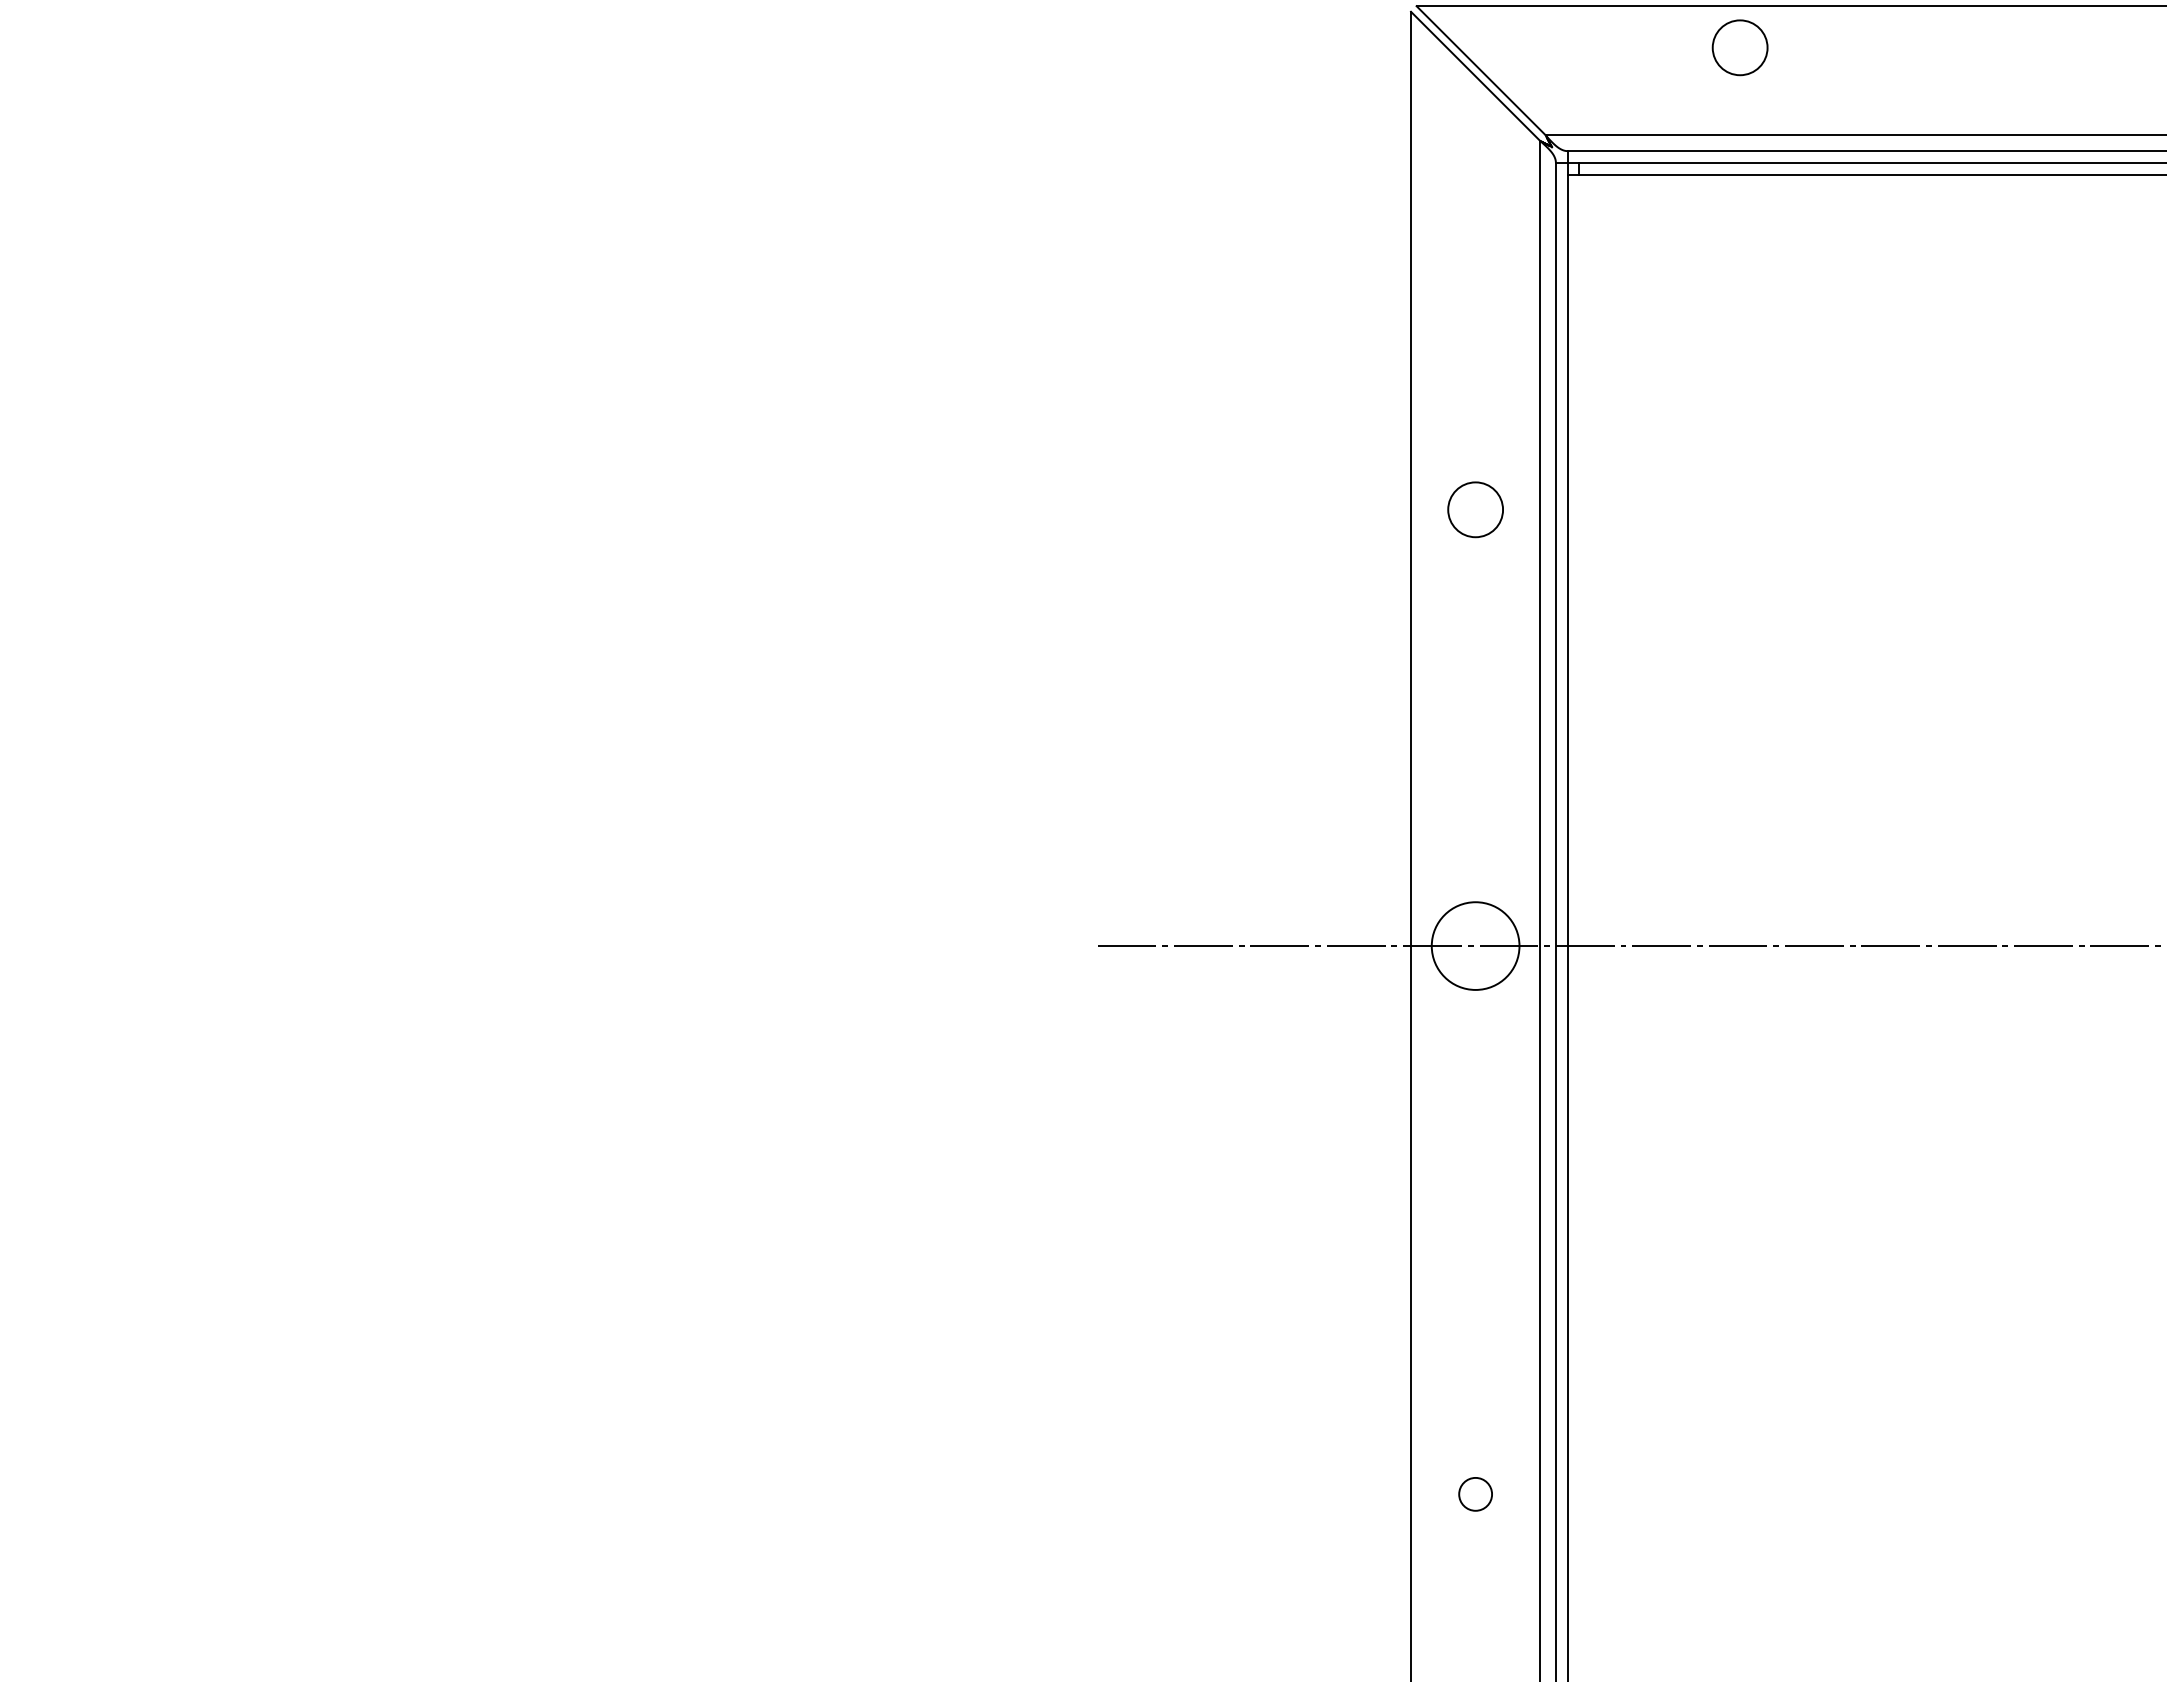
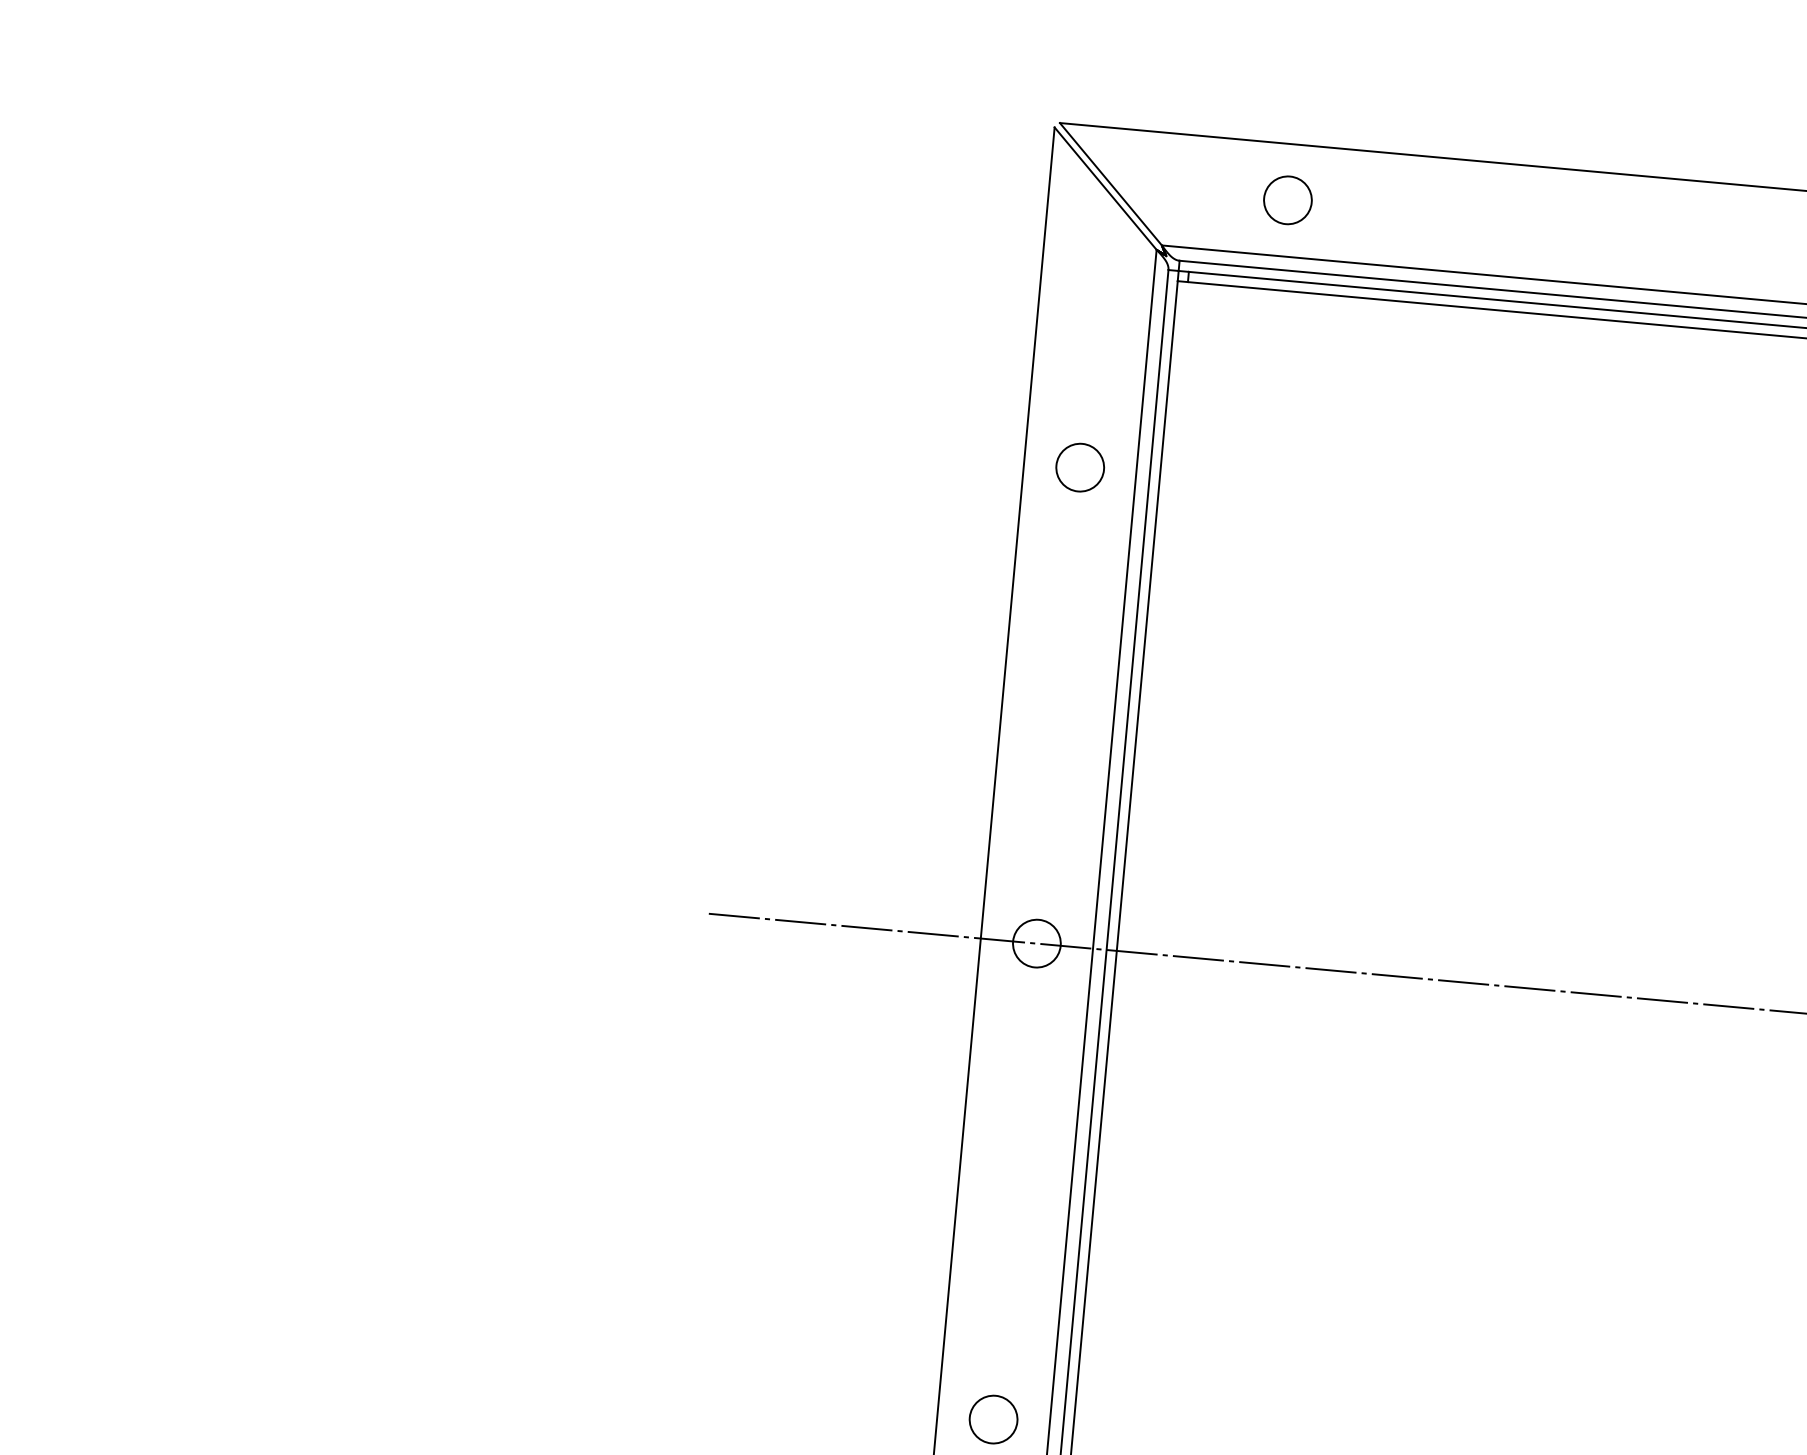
circle: (1739, 47) -> (1287, 200), moved
circle: (1475, 509) -> (1080, 467), moved
circle: (1475, 945) -> (1036, 943), size x0.62
circle: (1475, 1493) -> (993, 1418), size x1.67

